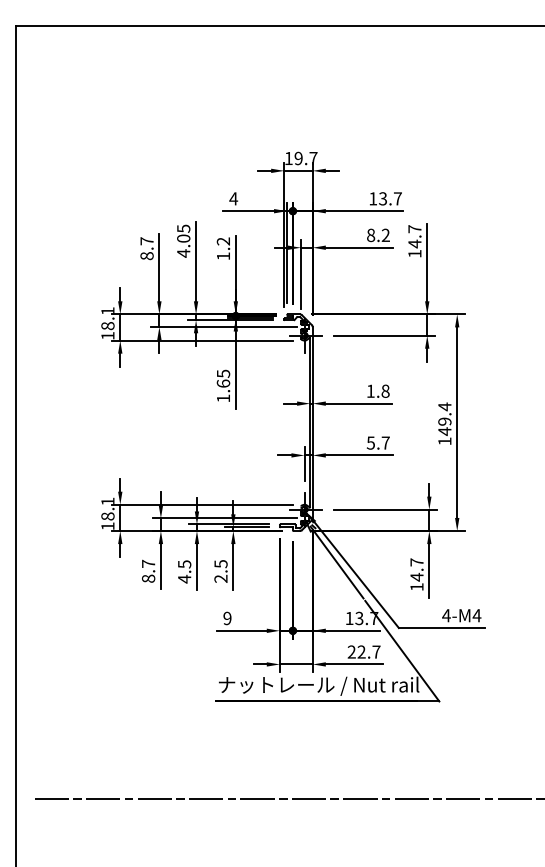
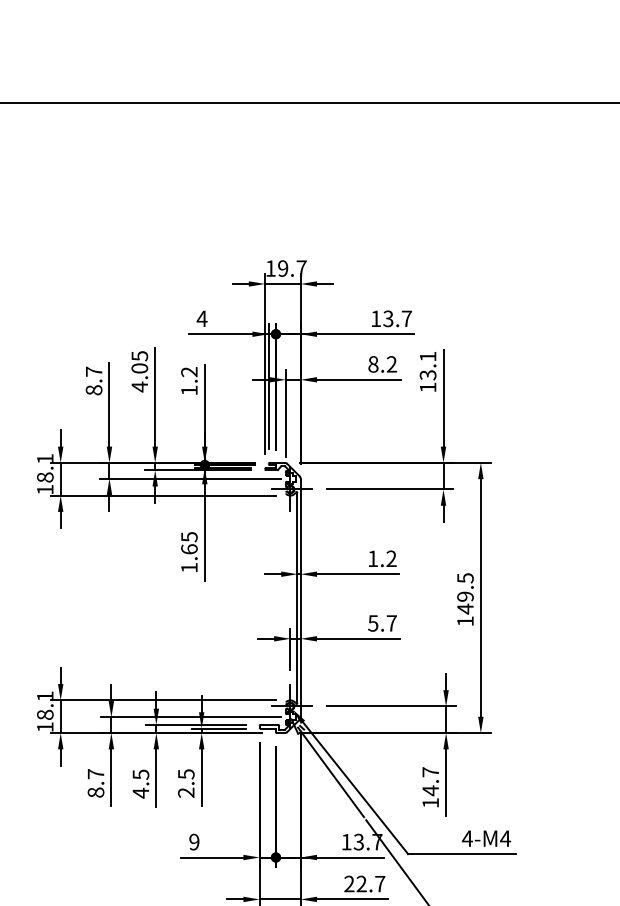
text: (414, 236) -> (427, 365), 14.7 -> 13.1
text: (385, 390) -> (391, 557), 1.8 -> 1.2
text: (444, 406) -> (465, 577), 149.4 -> 149.5

